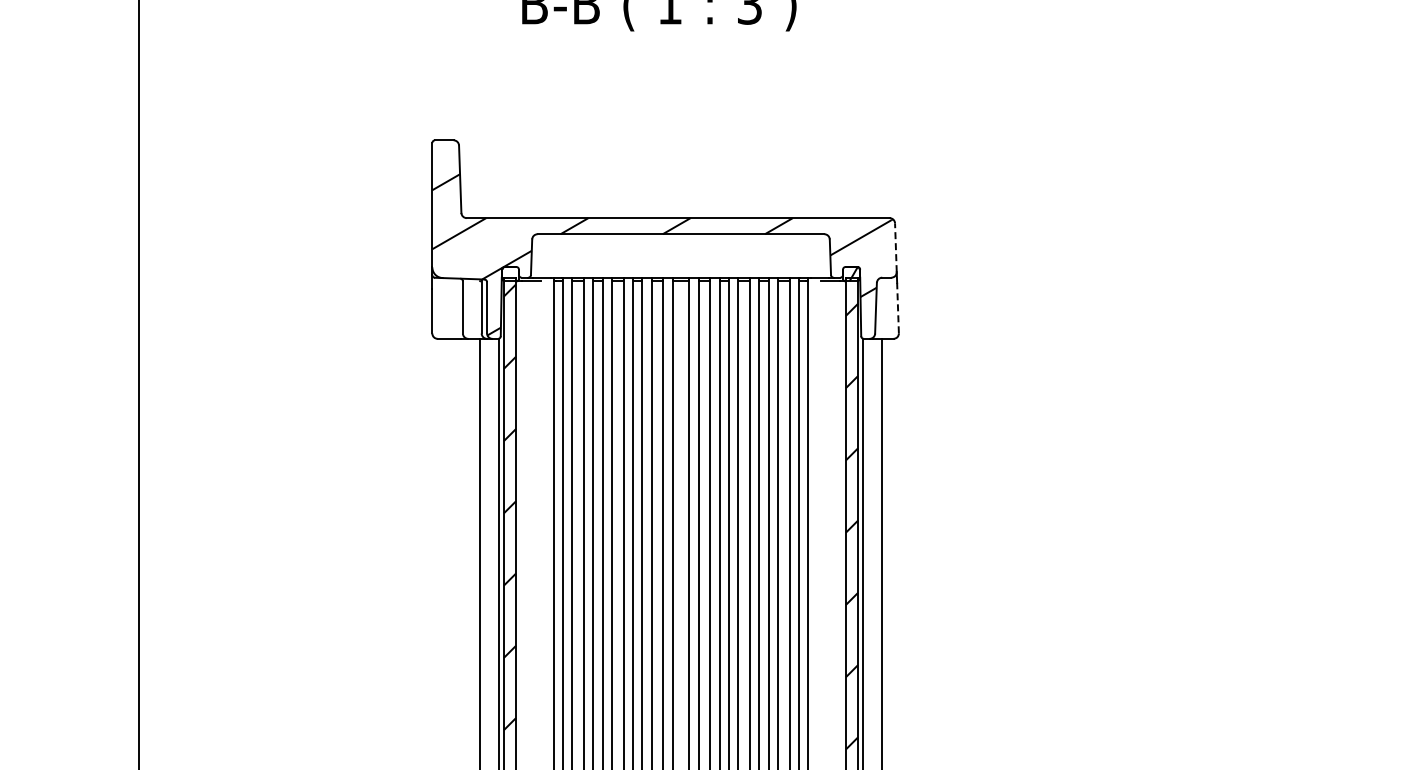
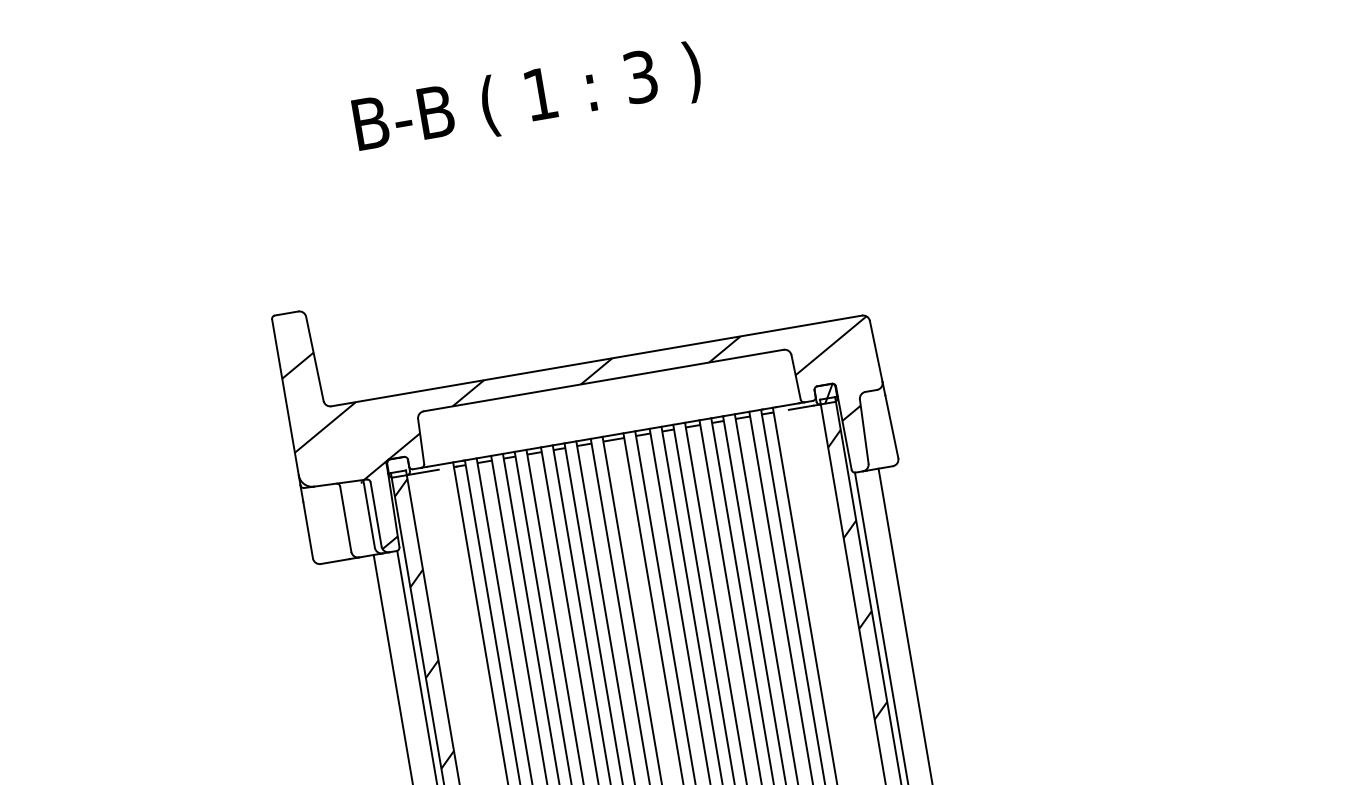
line: (895, 247) -> (875, 351), dashed -> solid
line: (898, 307) -> (892, 425), dashed -> solid

